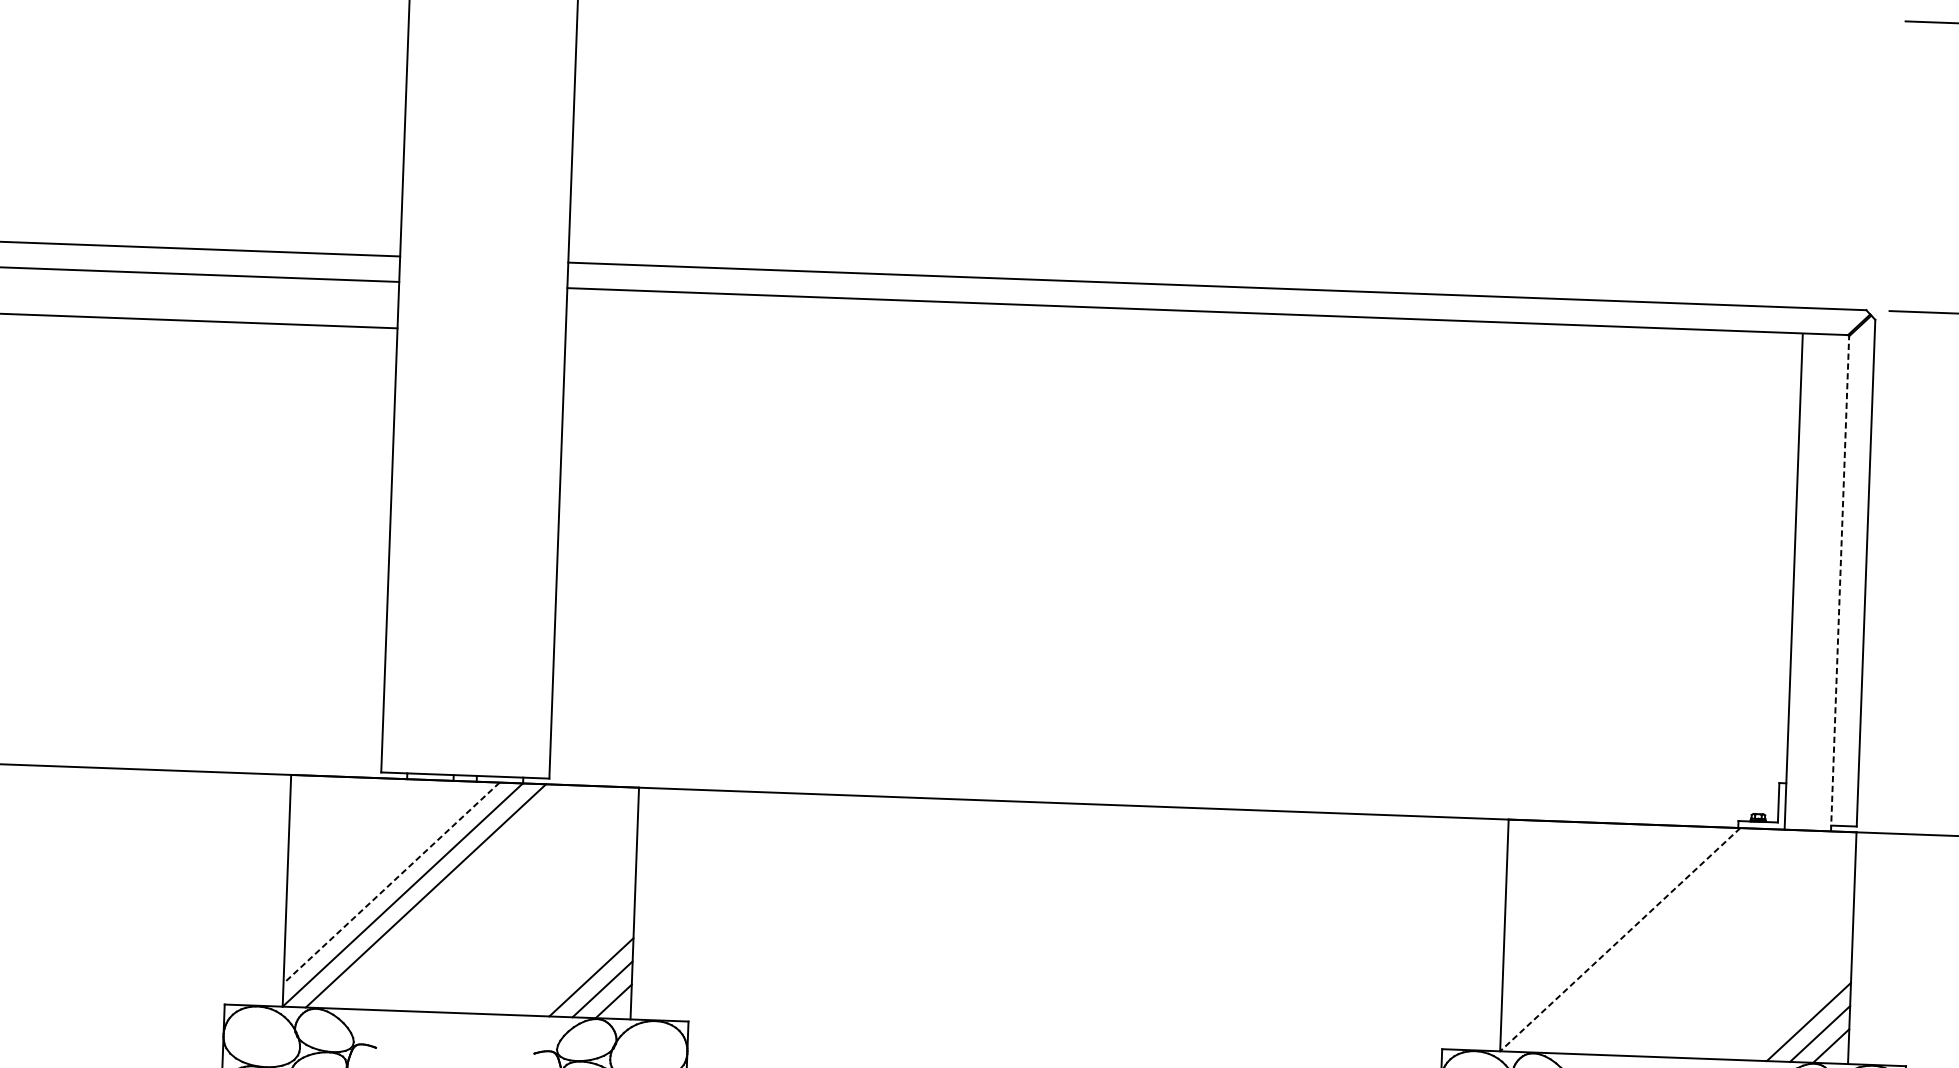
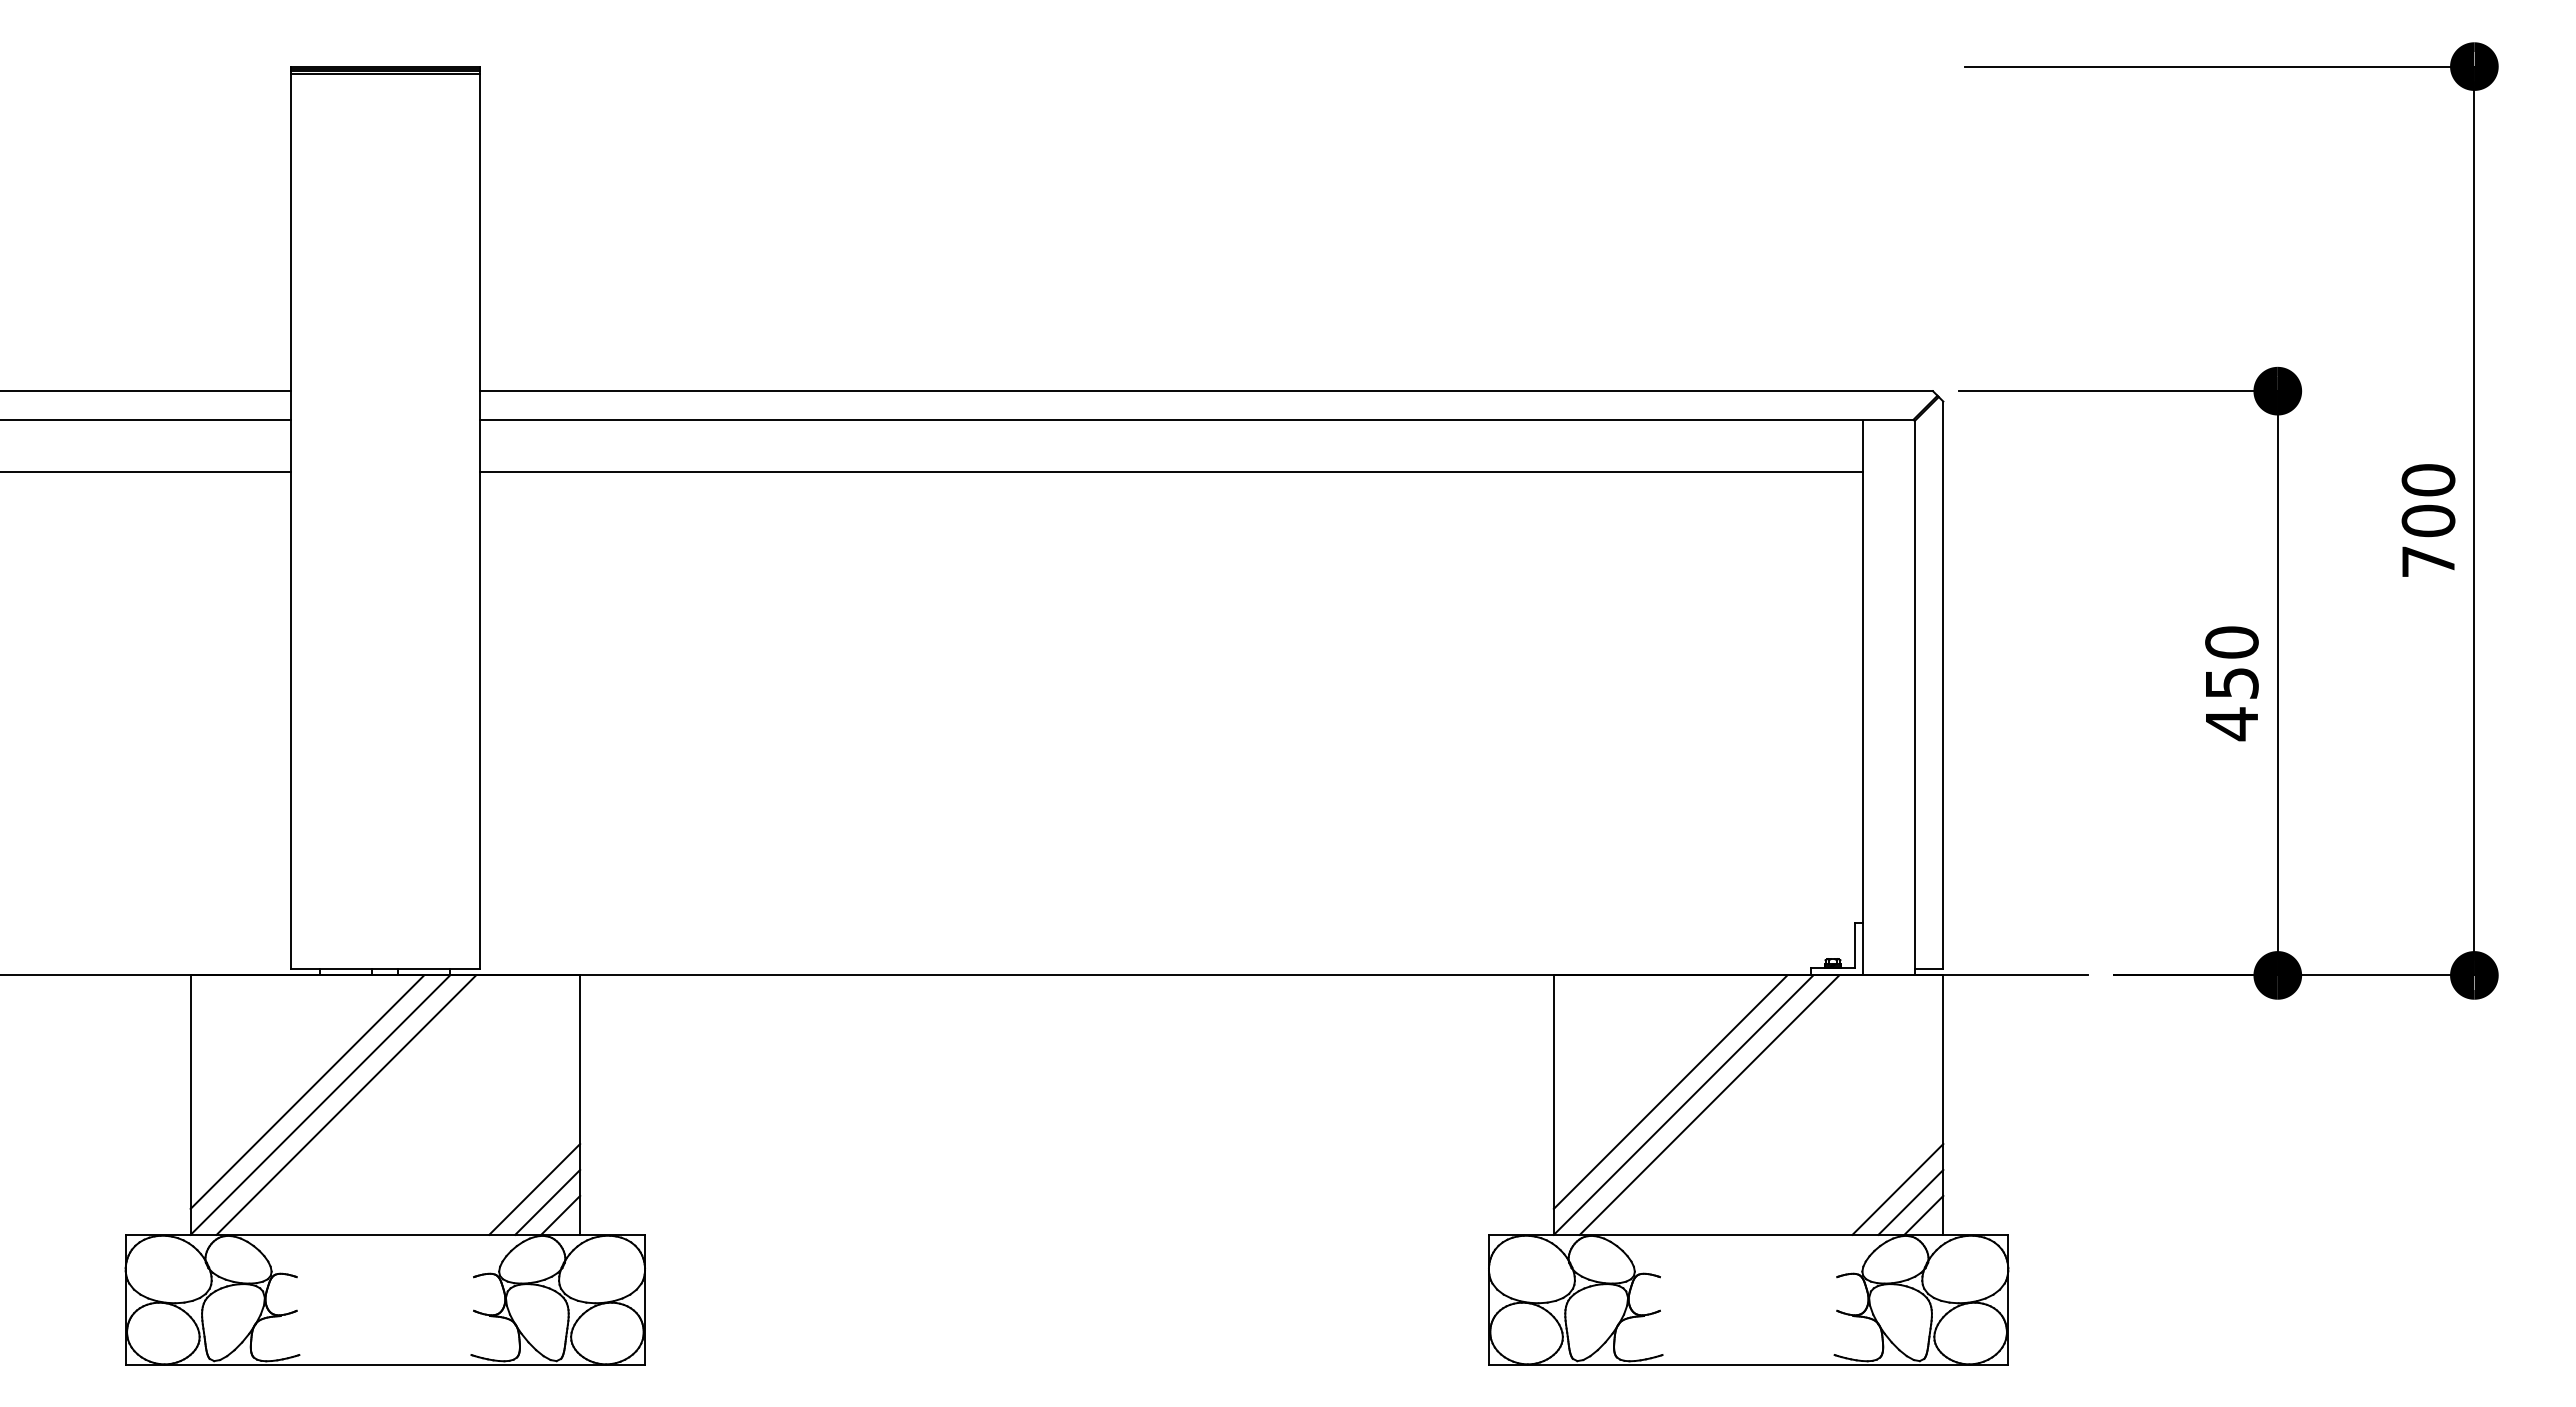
line: (1182, 356) -> (1170, 471), added
line: (1839, 583) -> (1914, 697), dashed -> solid
line: (391, 883) -> (307, 1092), dashed -> solid
line: (1609, 927) -> (1670, 1091), added
line: (1643, 939) -> (1709, 1104), added
line: (1620, 940) -> (1683, 1105), dashed -> solid

